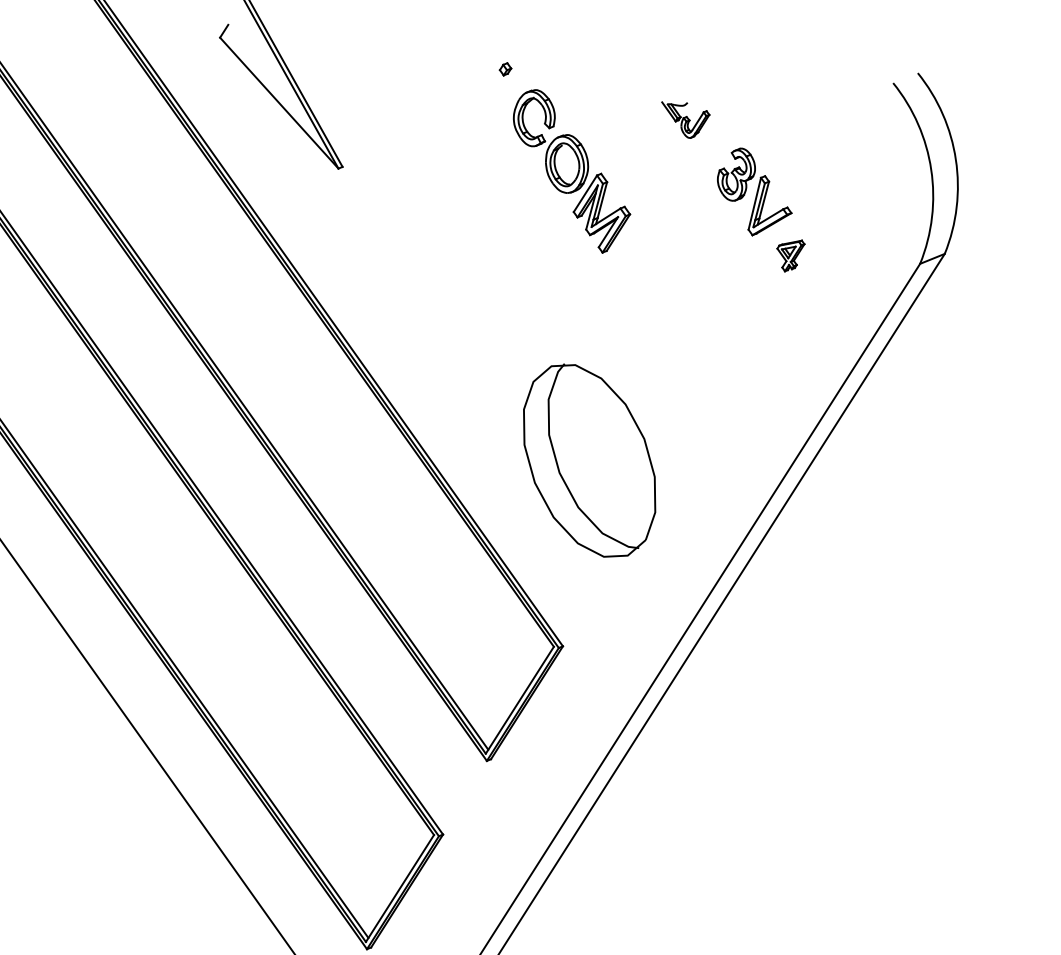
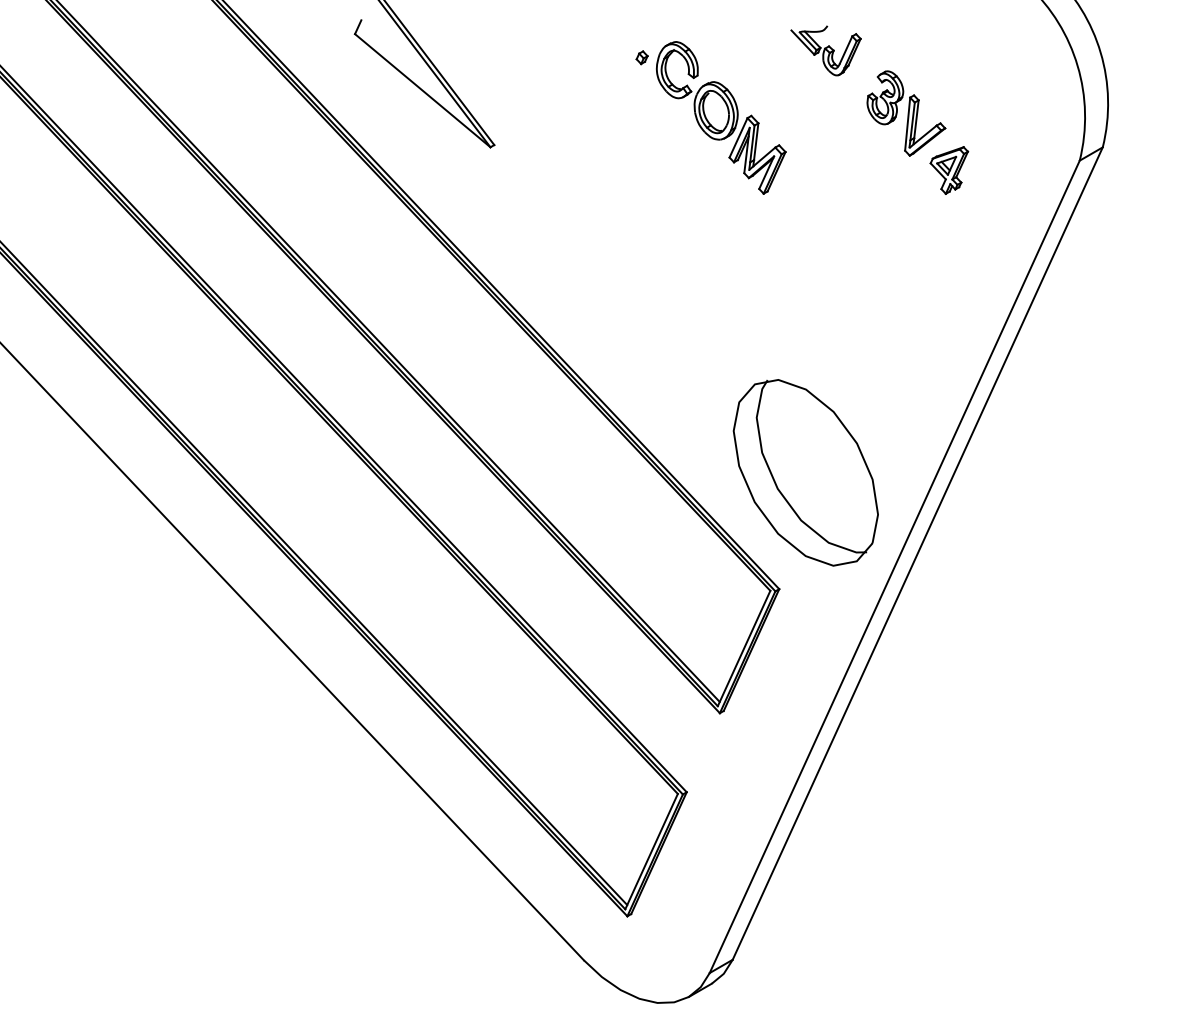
part: (504, 69) -> (641, 57), moved
part: (683, 119) -> (825, 50), size x1.43
part: (789, 255) -> (949, 170), size x1.43
part: (589, 460) -> (805, 472), moved

